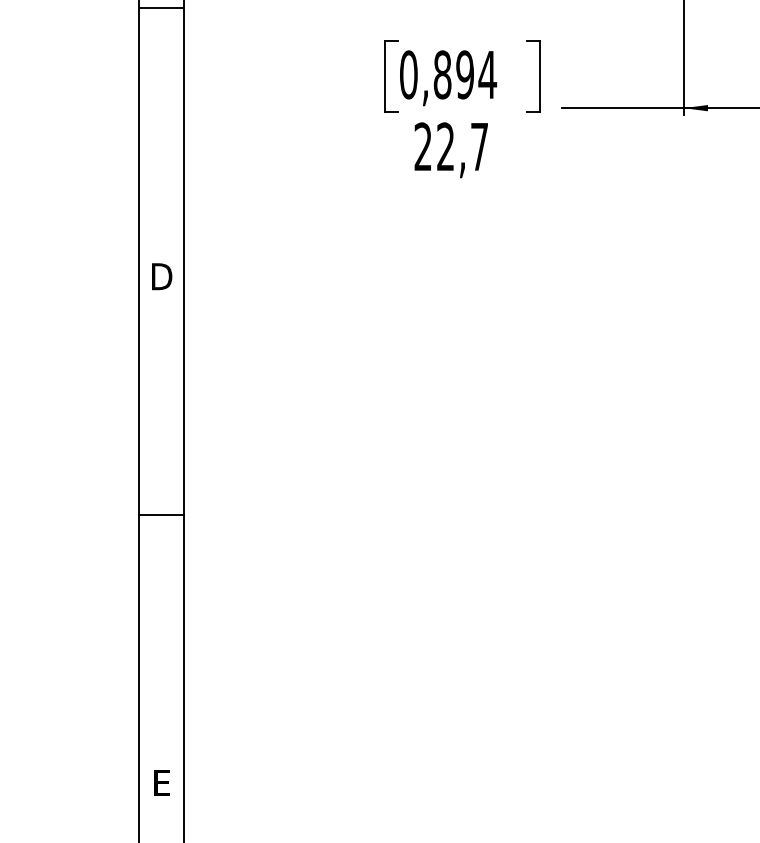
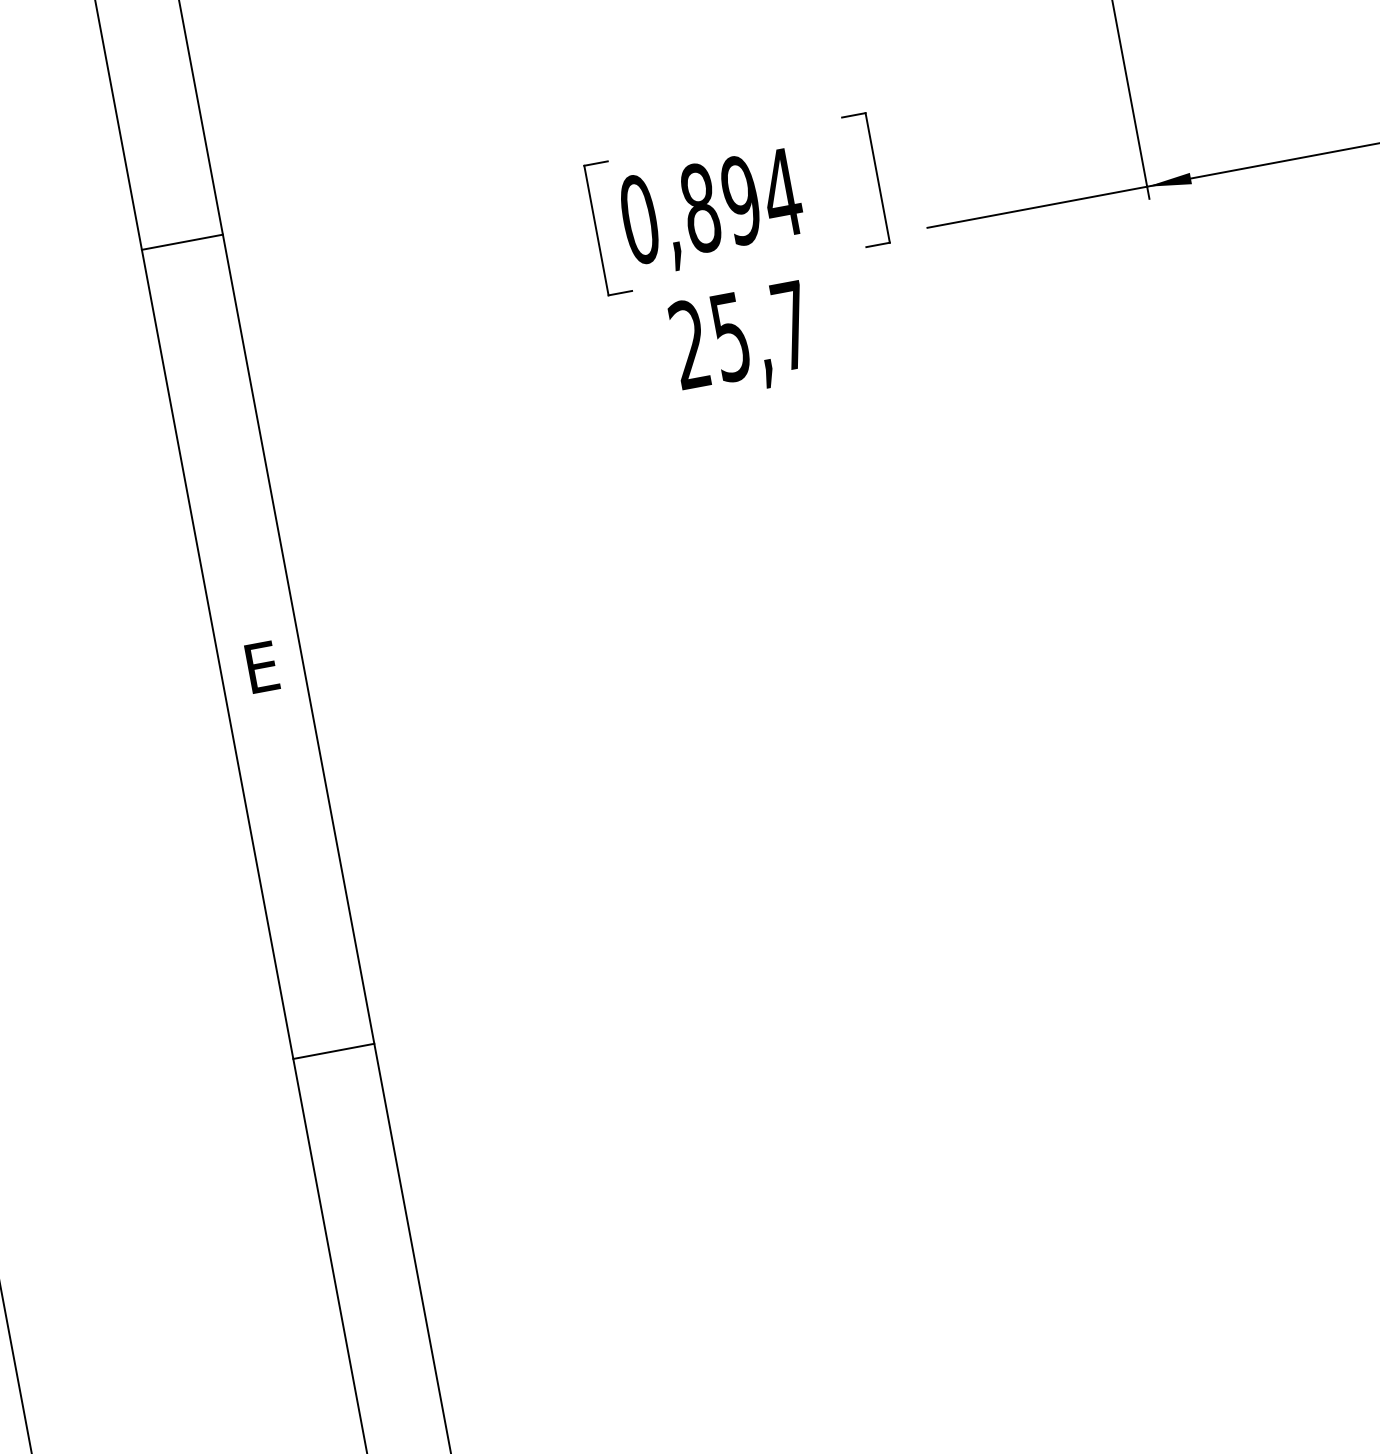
line: (161, 8) -> (181, 242), moved
text: (445, 146) -> (730, 336), 22,7 -> 25,7
text: (162, 276) -> (263, 666), D -> E
line: (161, 514) -> (333, 1051), moved

